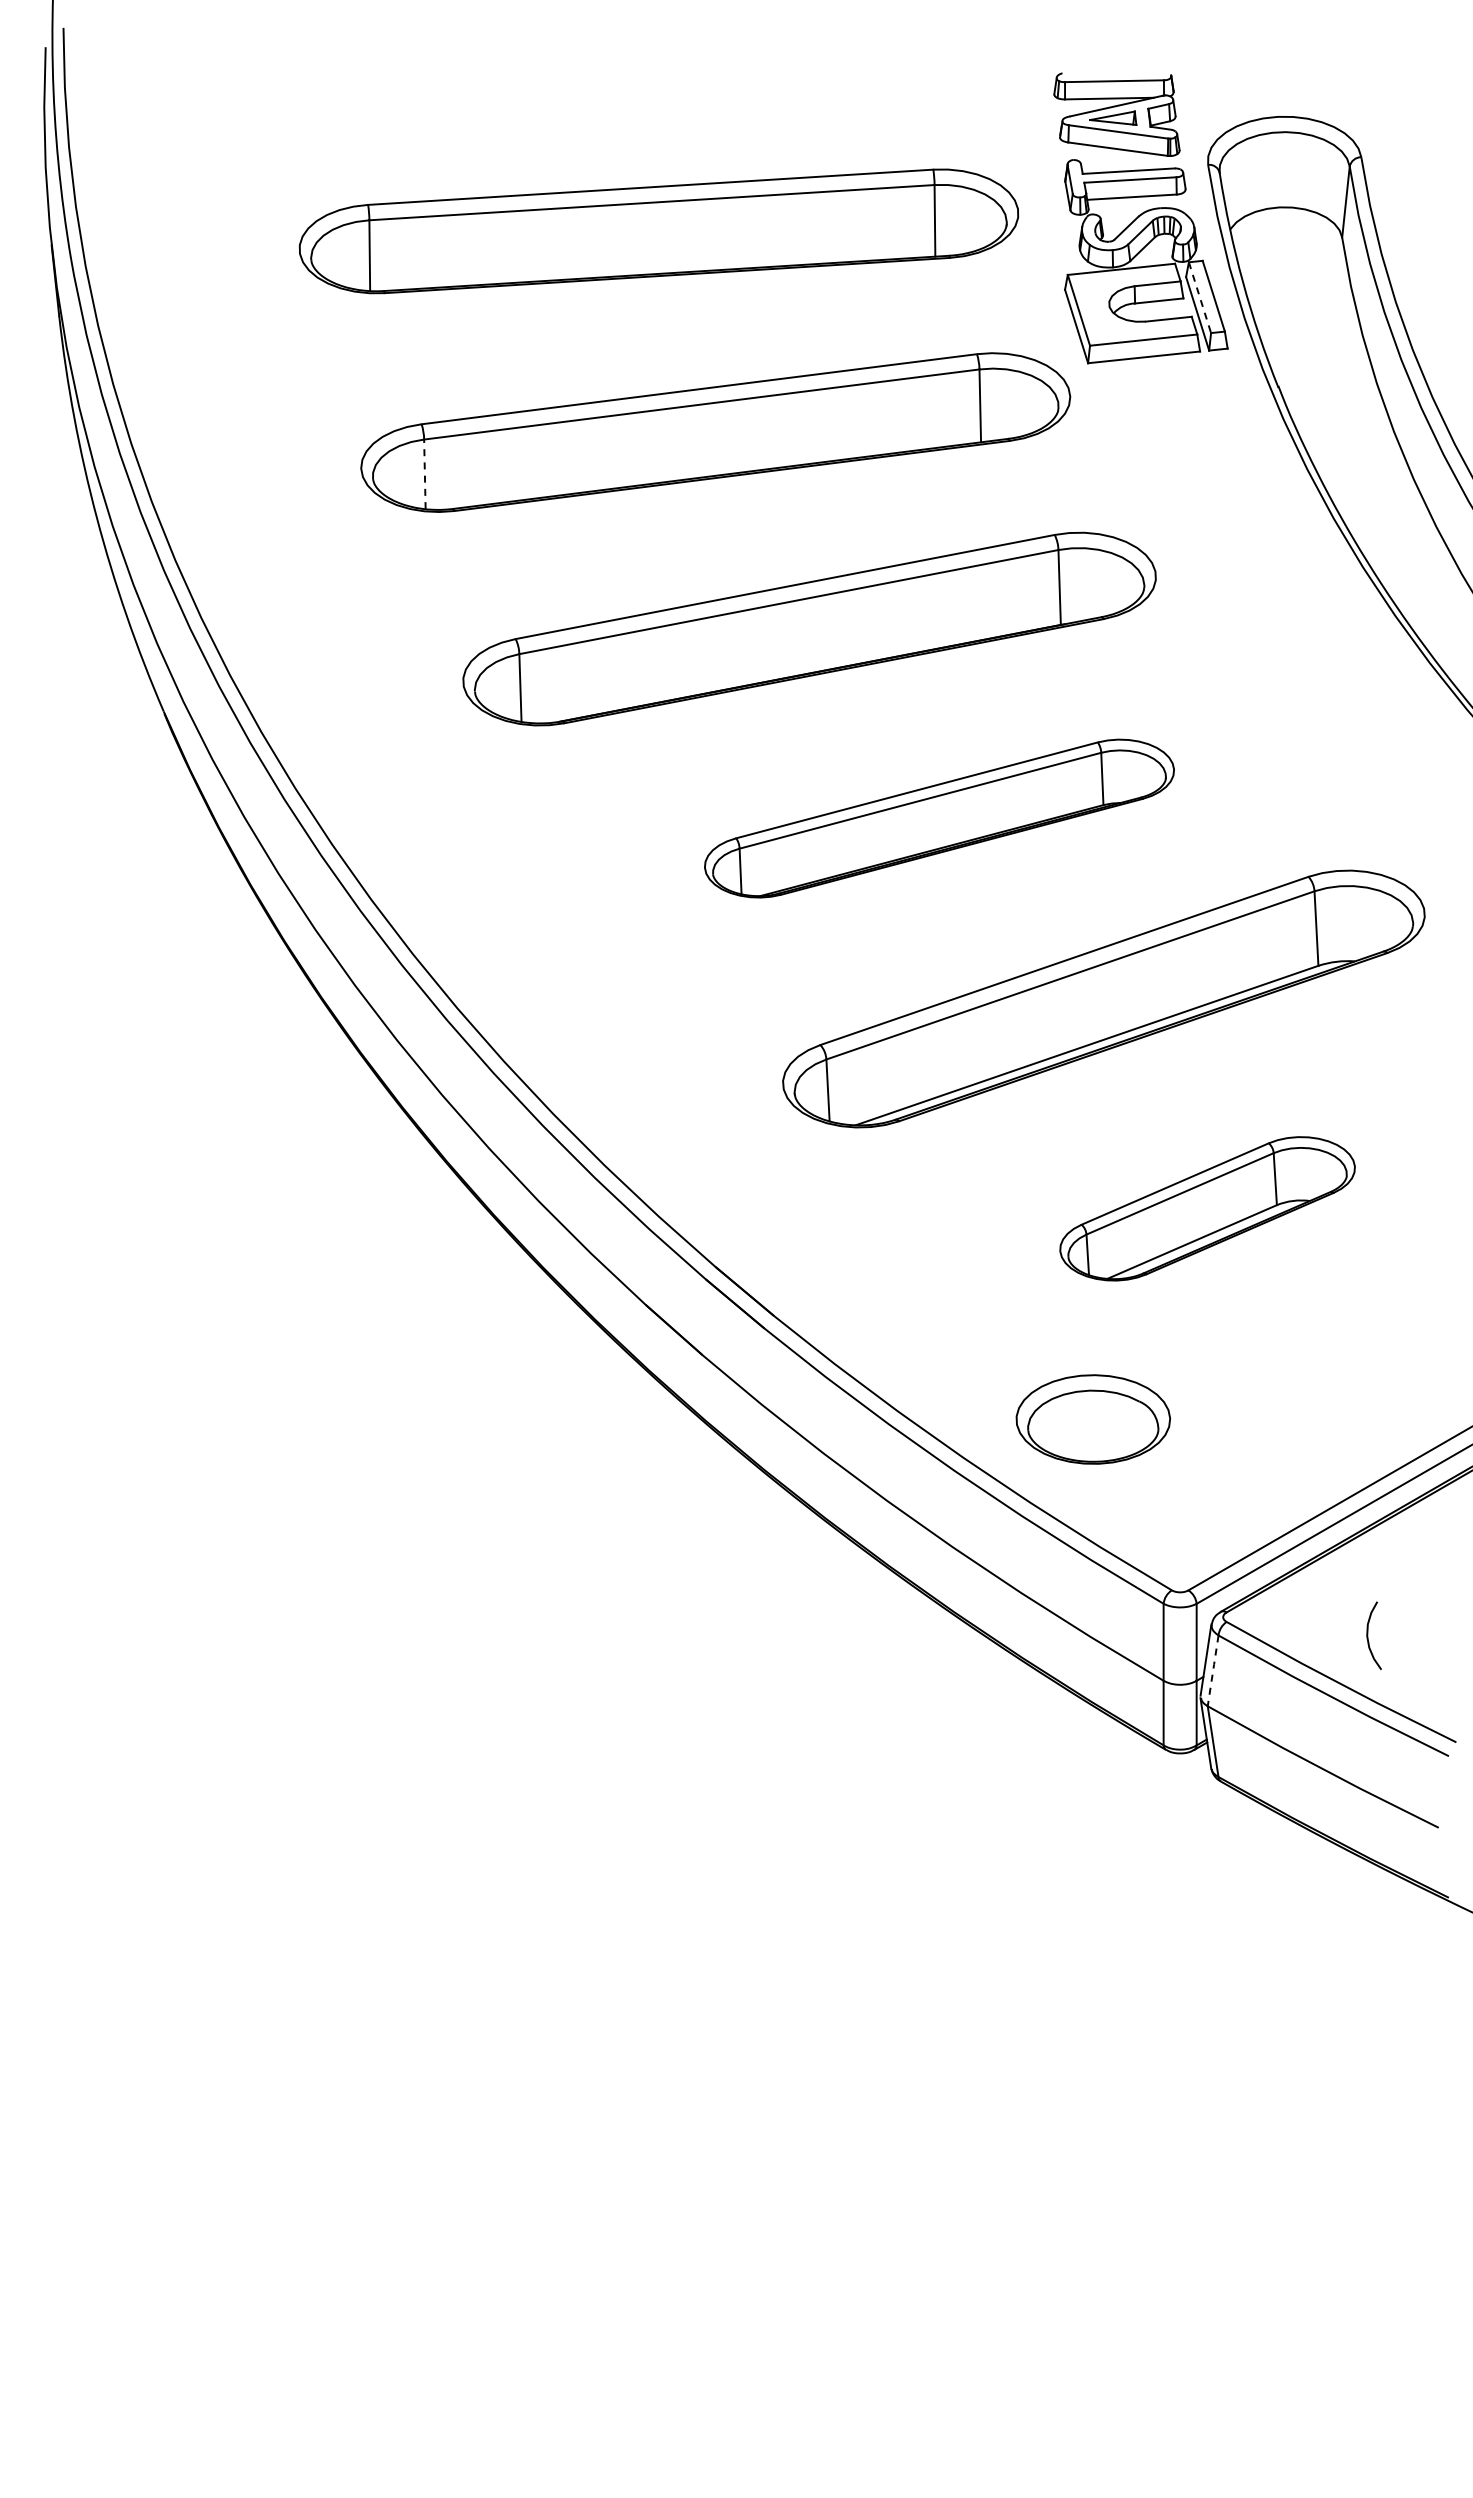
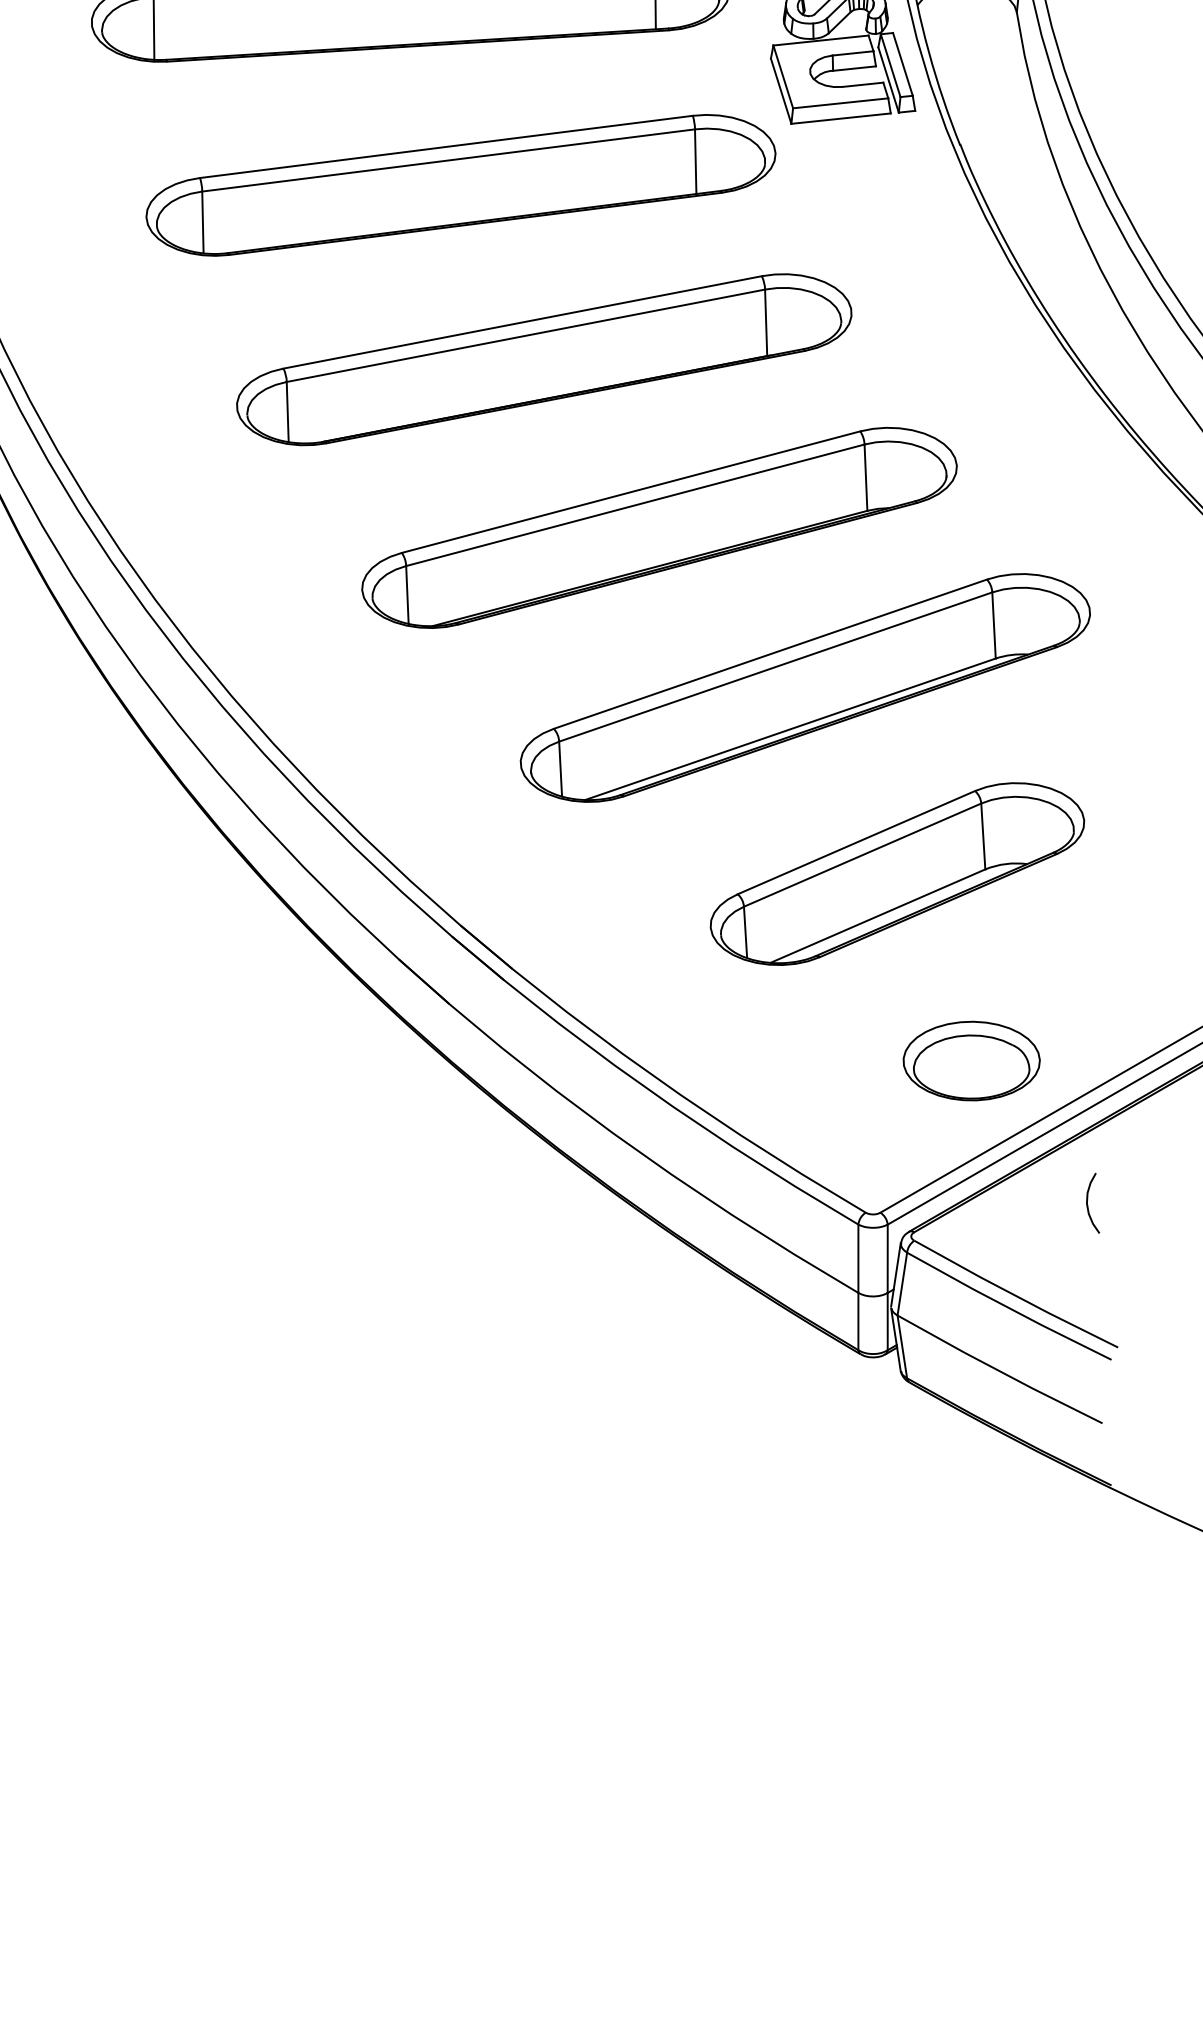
line: (1200, 298) -> (891, 66), dashed -> solid
line: (424, 474) -> (202, 222), dashed -> solid
part: (939, 818) -> (659, 527), size x1.43
part: (1207, 1208) -> (897, 873), size x1.43
part: (1093, 1419) -> (971, 1061), moved
curve: (1368, 1635) -> (1088, 1203), moved
line: (1213, 1670) -> (902, 1283), dashed -> solid

